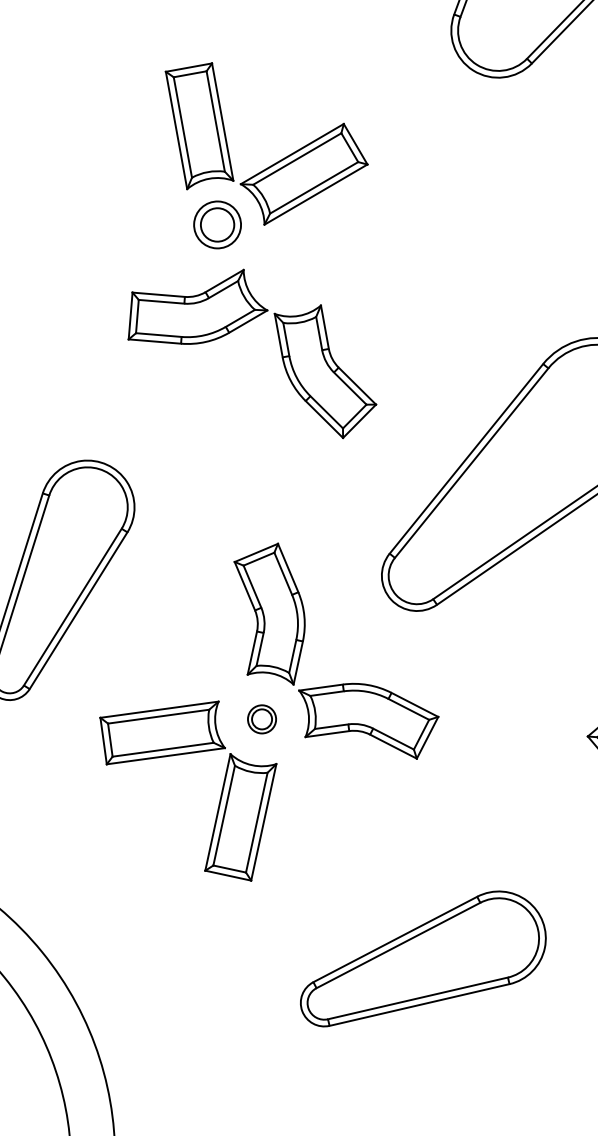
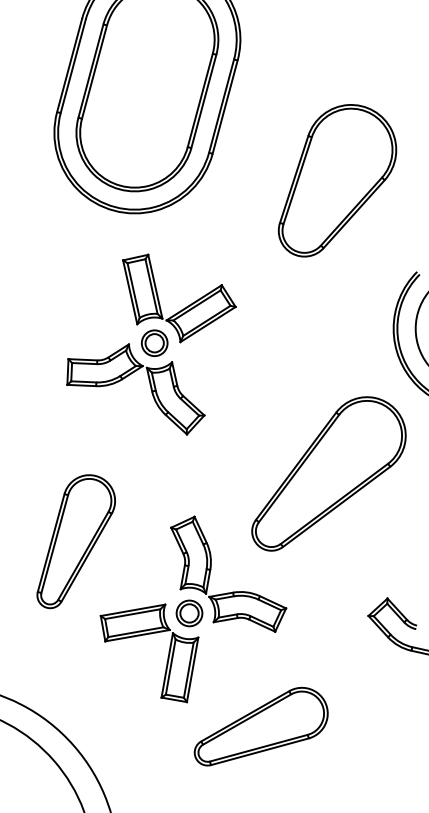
part: (240, 328) -> (128, 376), moved
part: (262, 719) -> (189, 613), size x1.67
part: (422, 959) -> (260, 726), moved

